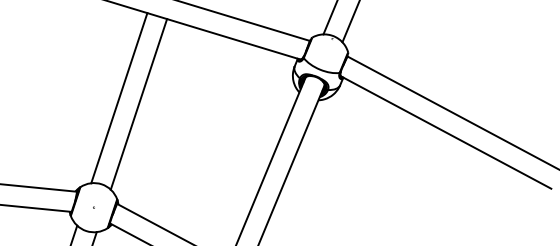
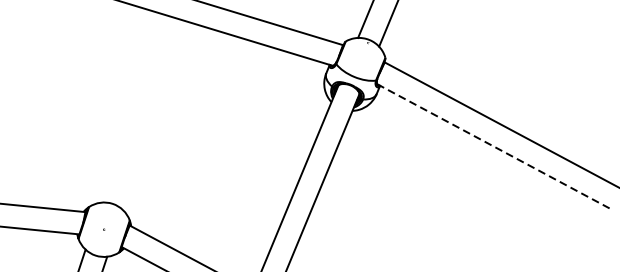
line: (119, 98) -> (132, 108), removed
line: (138, 104) -> (153, 115), removed
line: (446, 132) -> (494, 146), solid -> dashed

